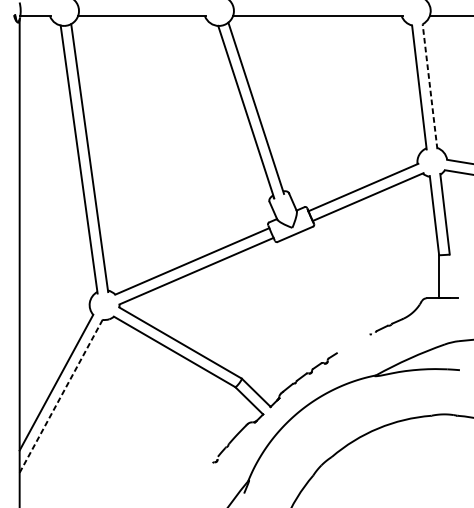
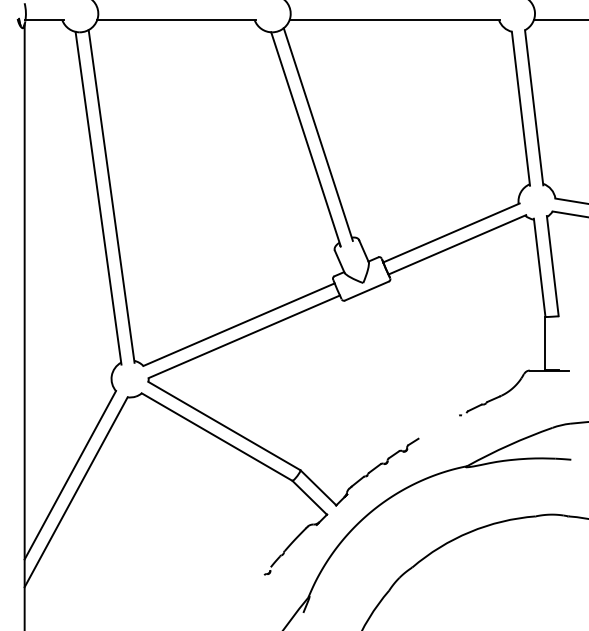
line: (430, 86) -> (534, 107), dashed -> solid
line: (61, 396) -> (76, 492), dashed -> solid

